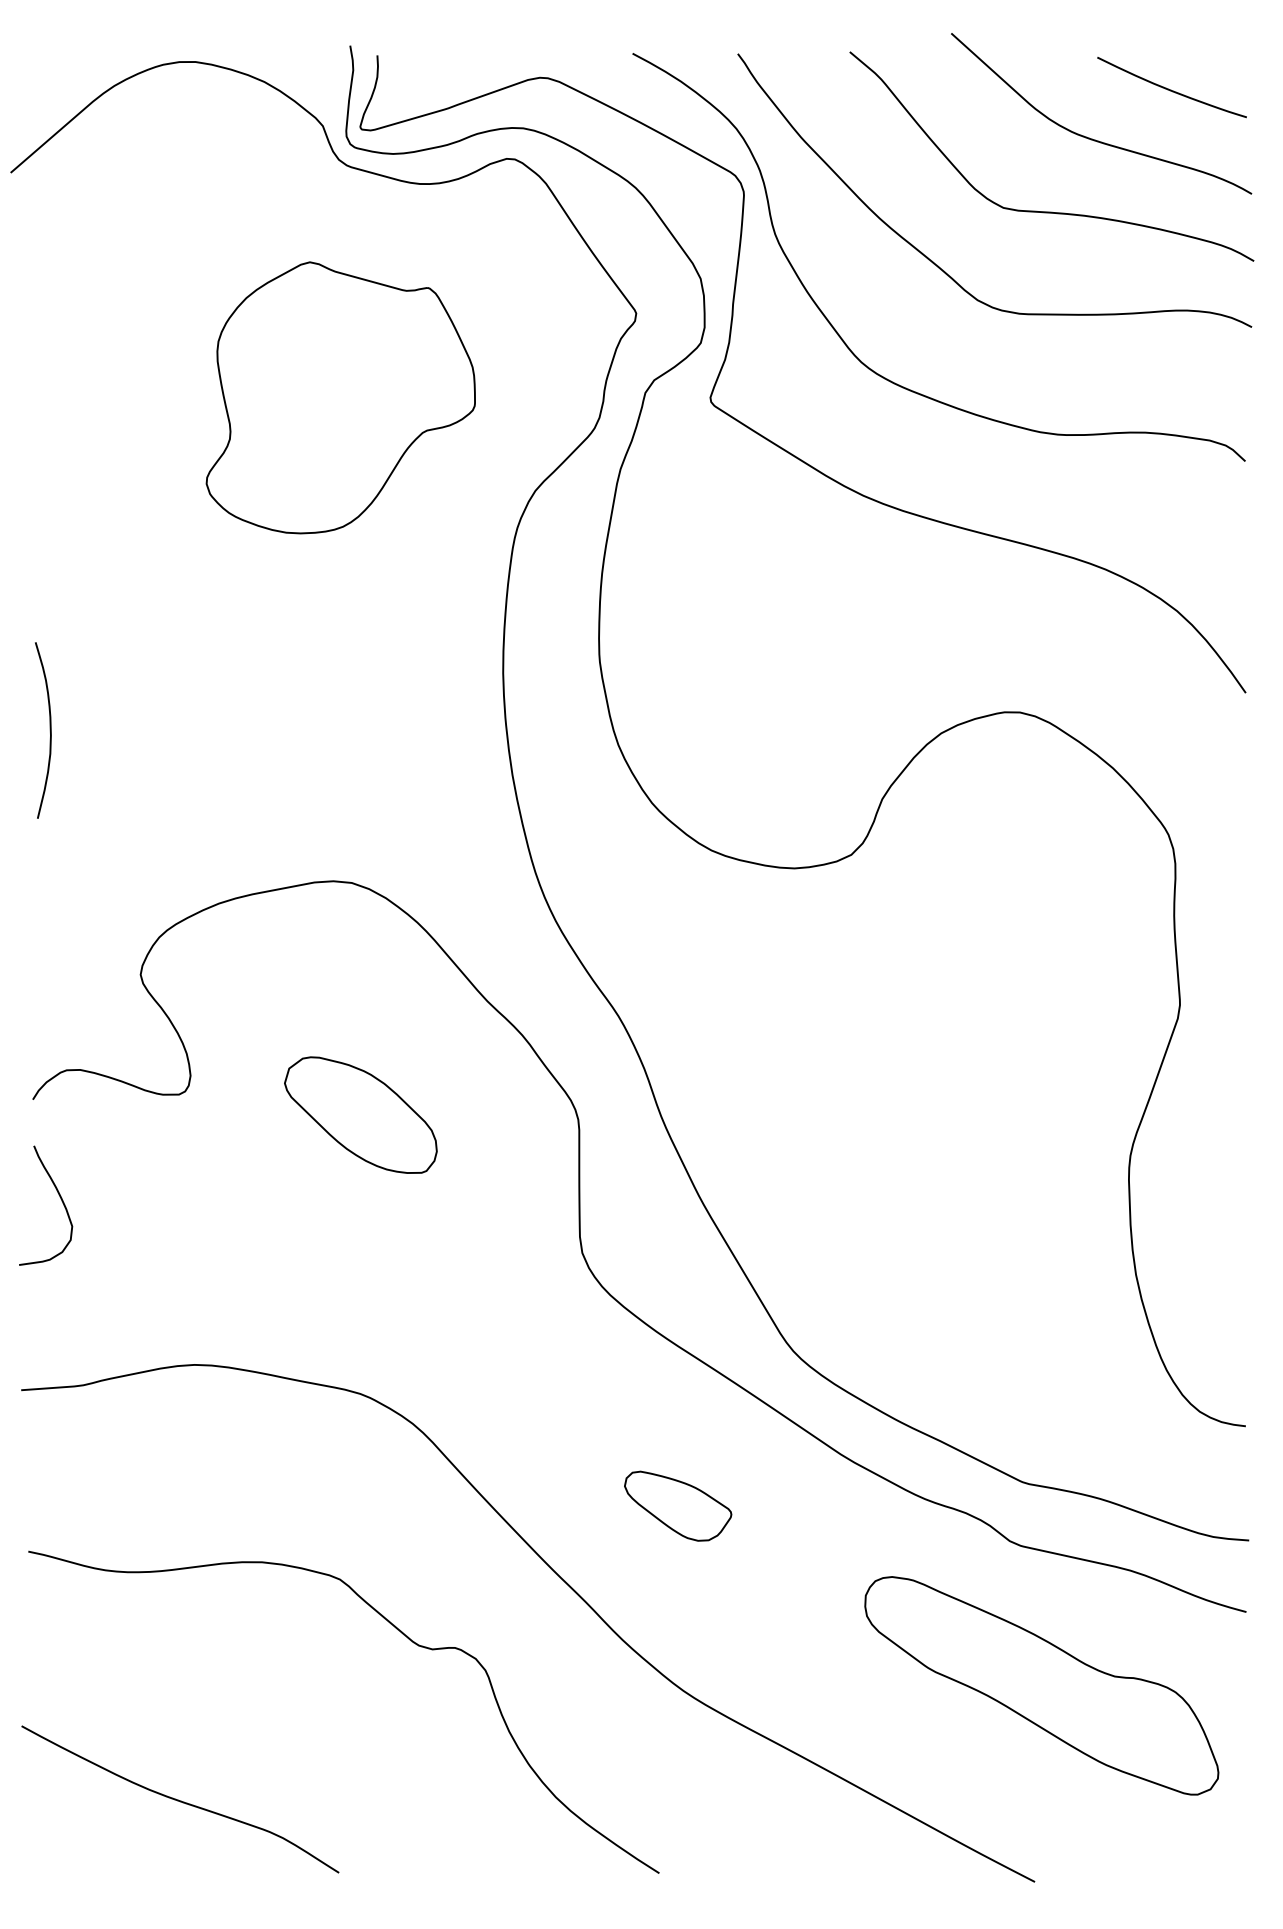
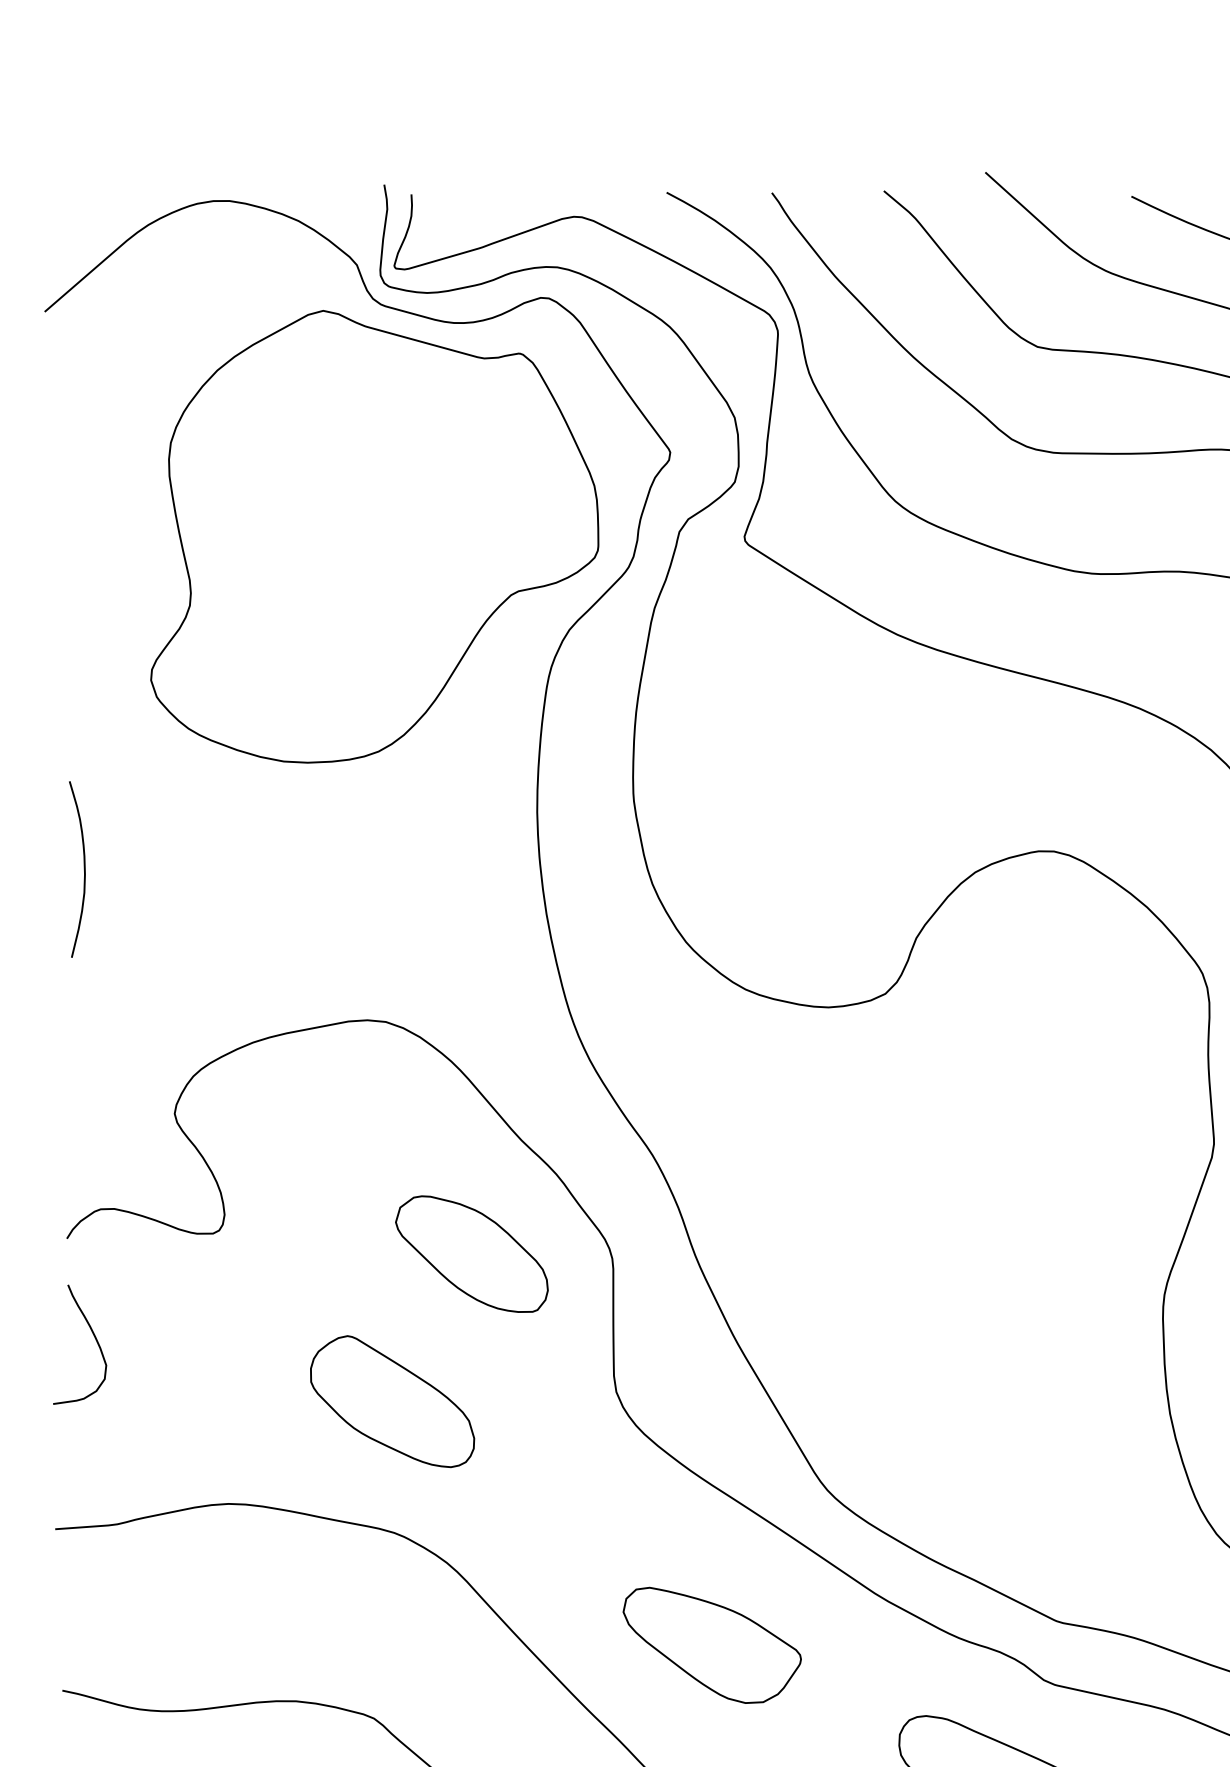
part: (340, 397) -> (374, 536), size x1.67
part: (360, 1114) -> (471, 1253), moved
part: (358, 1262) -> (392, 1401), added
part: (677, 1505) -> (711, 1644), size x1.67

